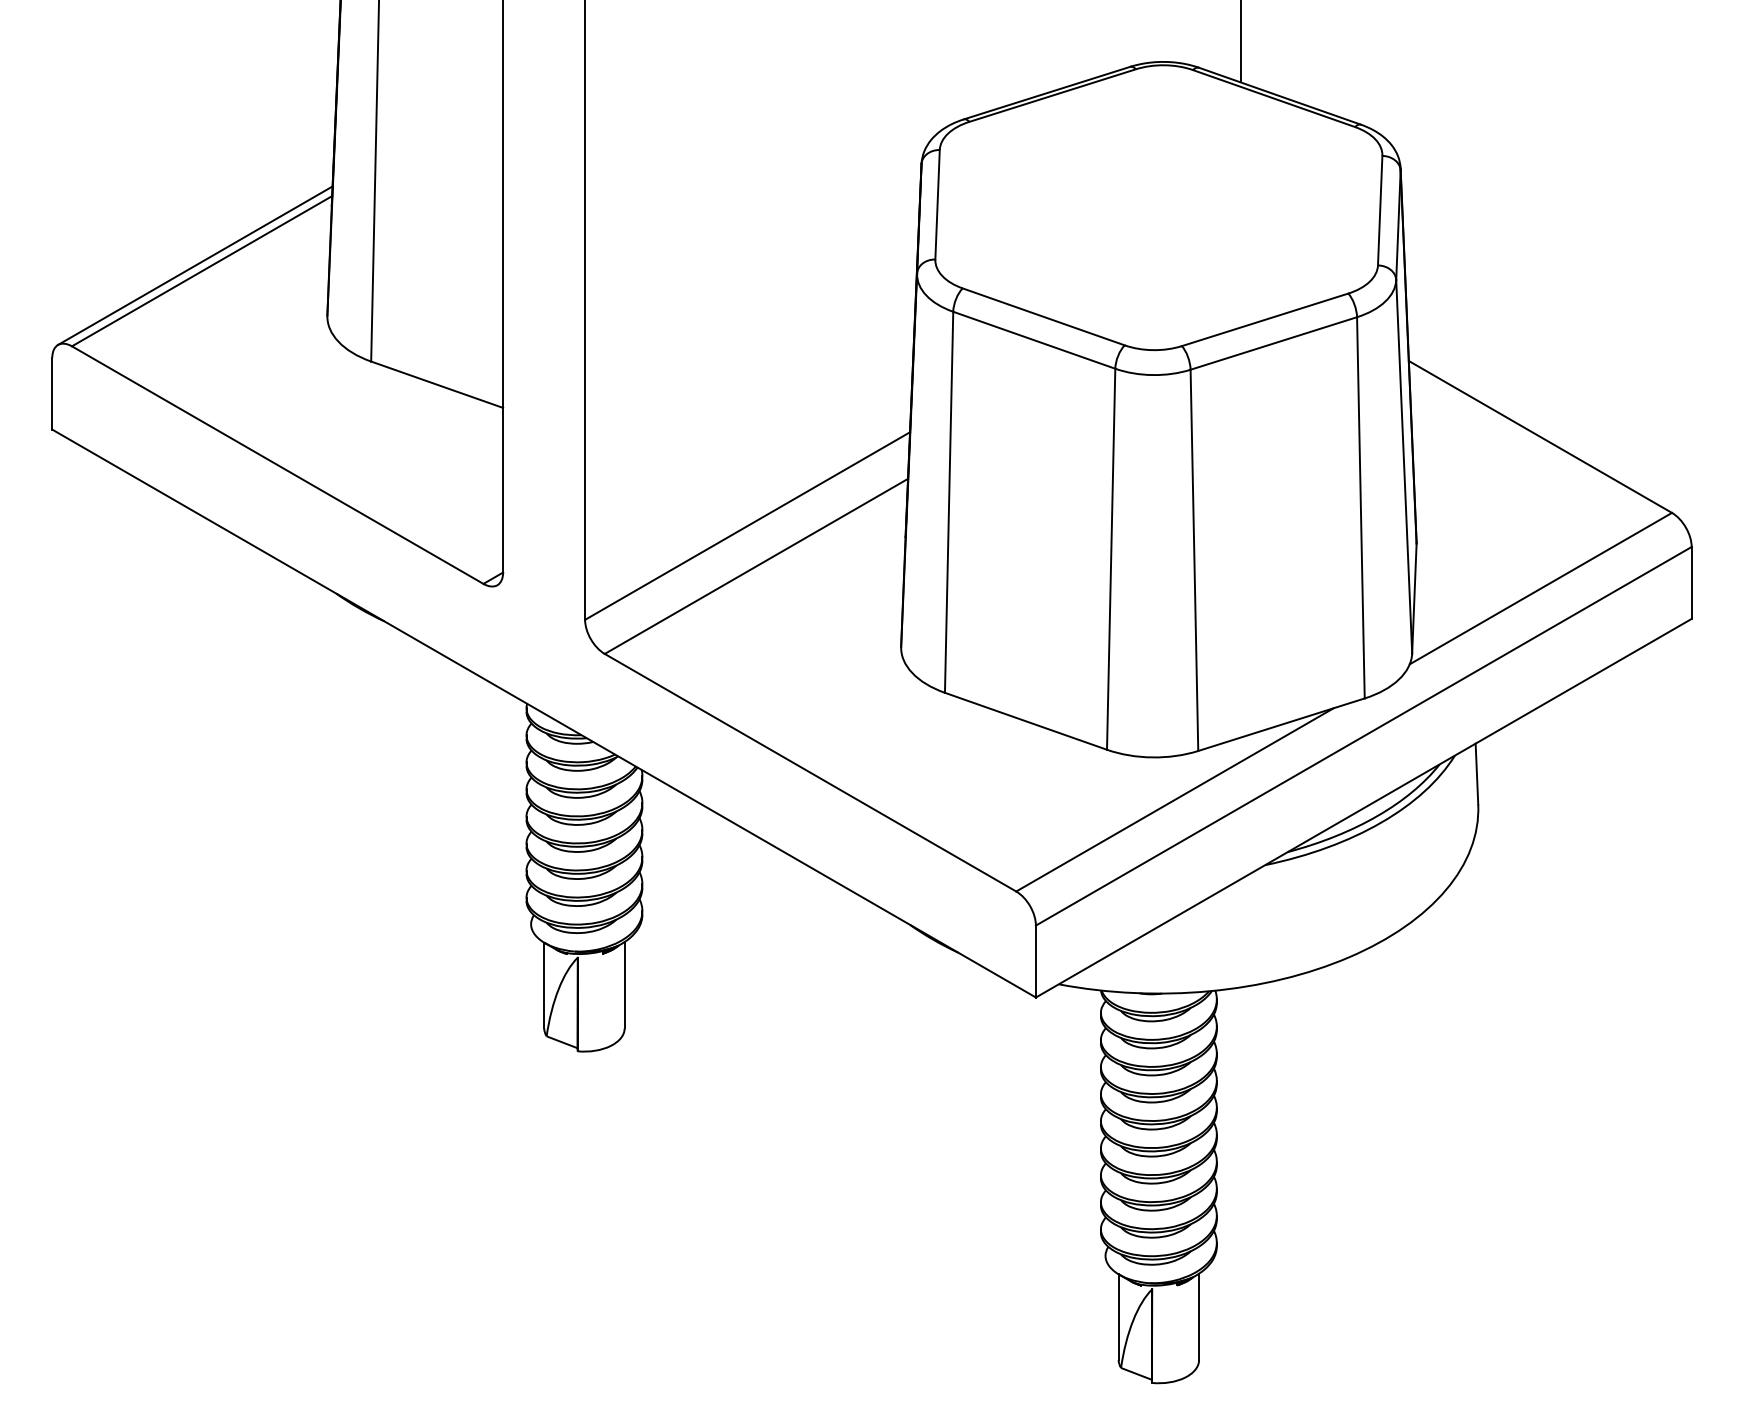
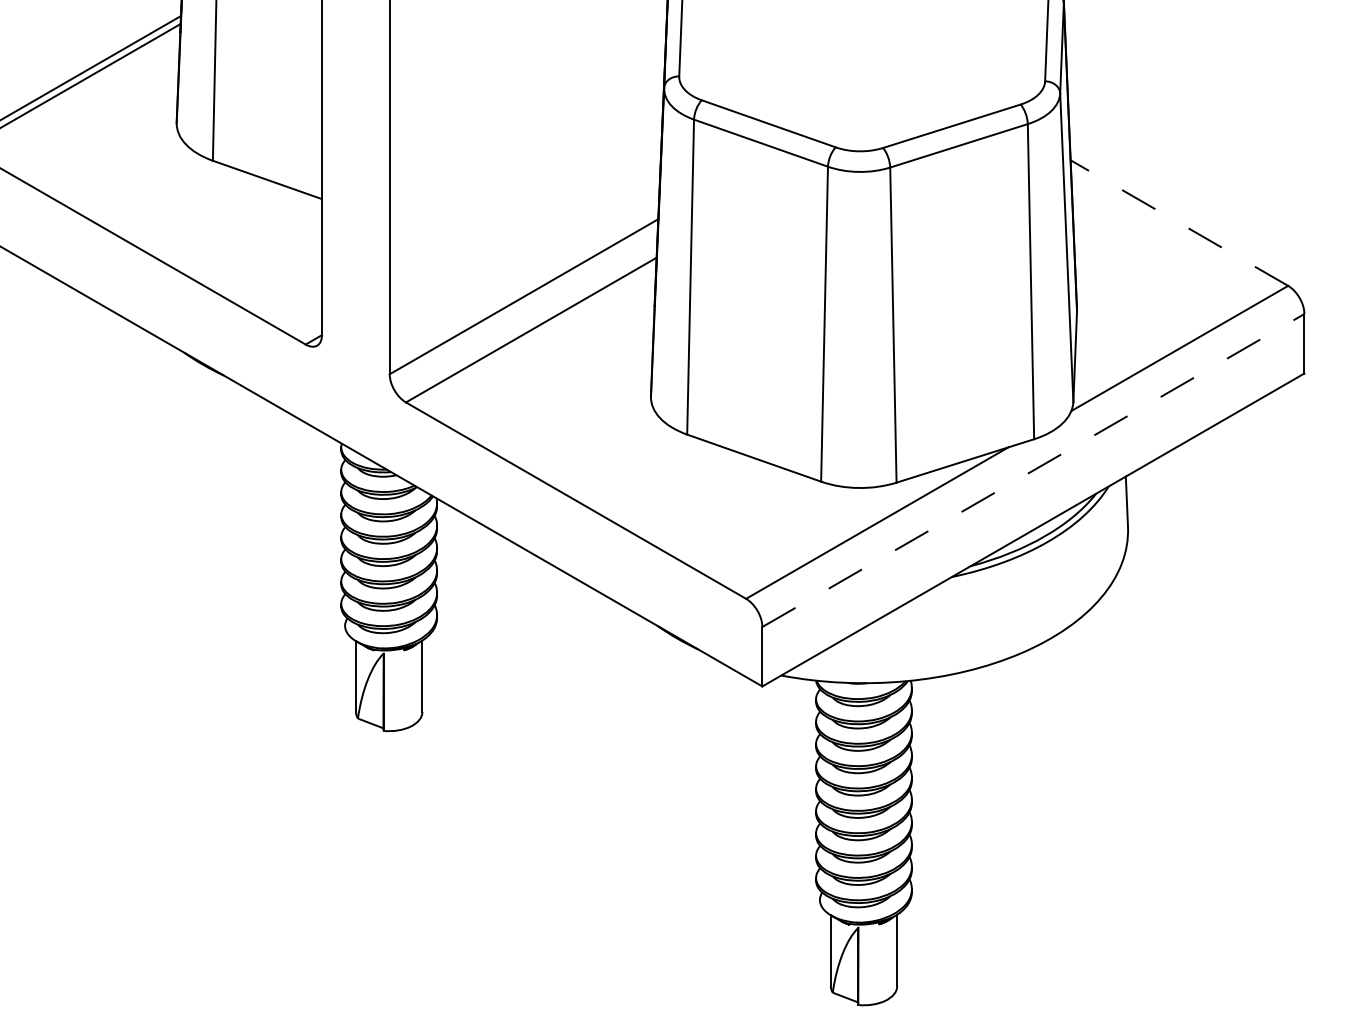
line: (1540, 436) -> (1179, 222), solid -> dashed
line: (1363, 736) -> (1033, 470), solid -> dashed

